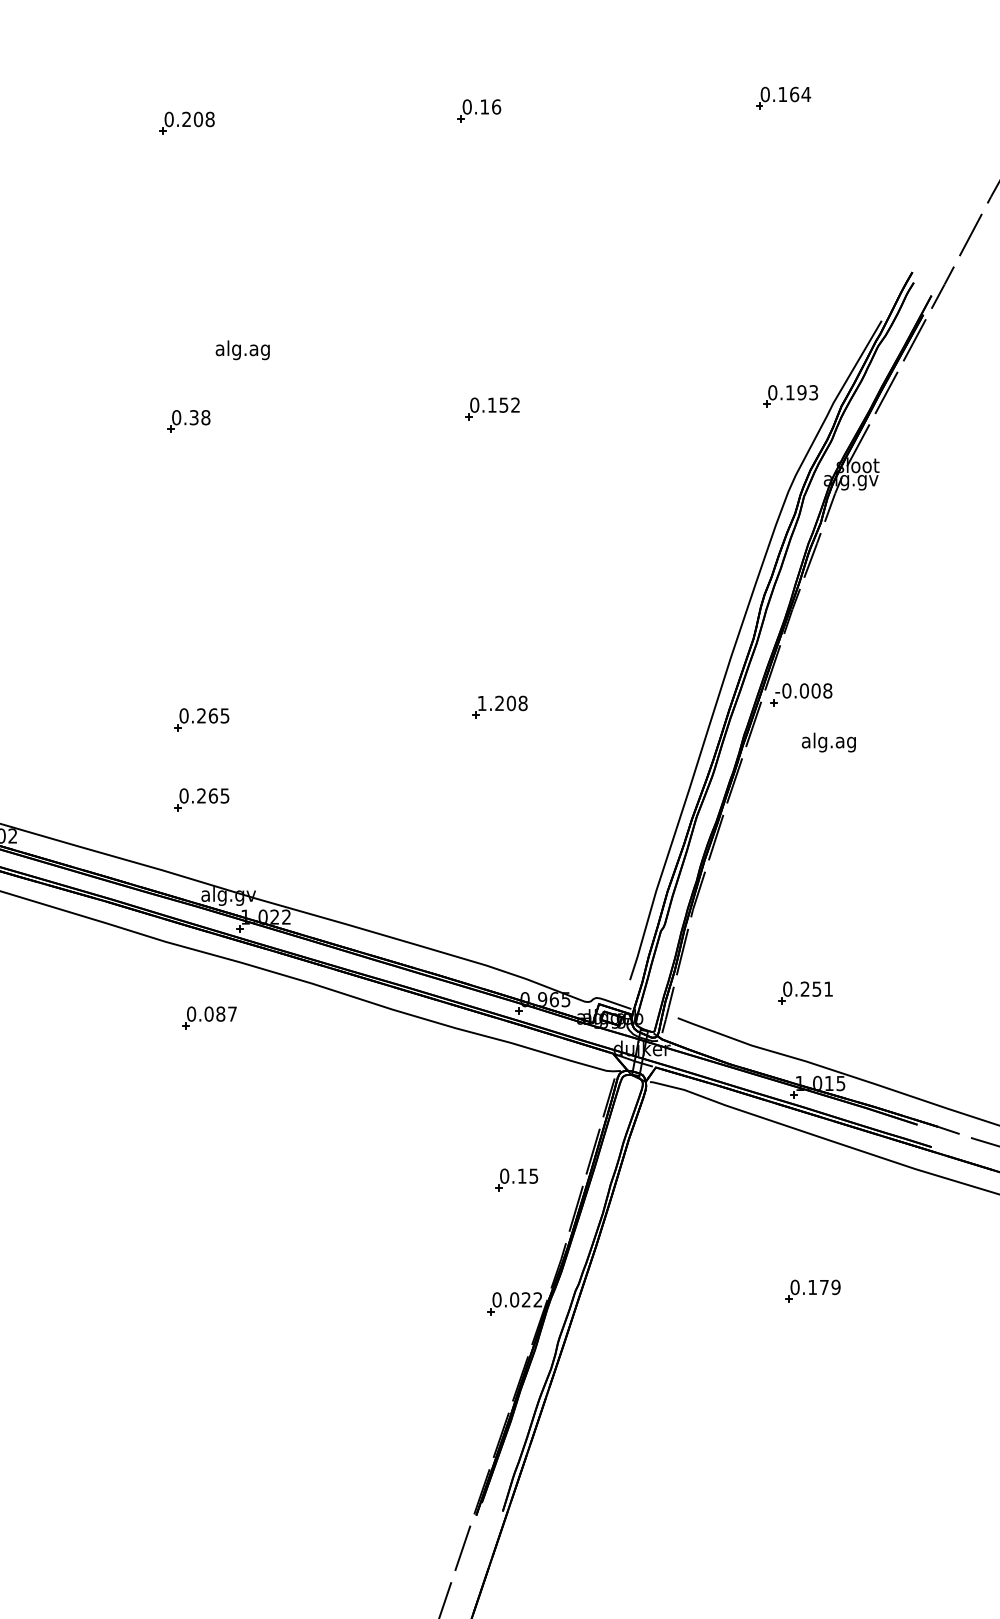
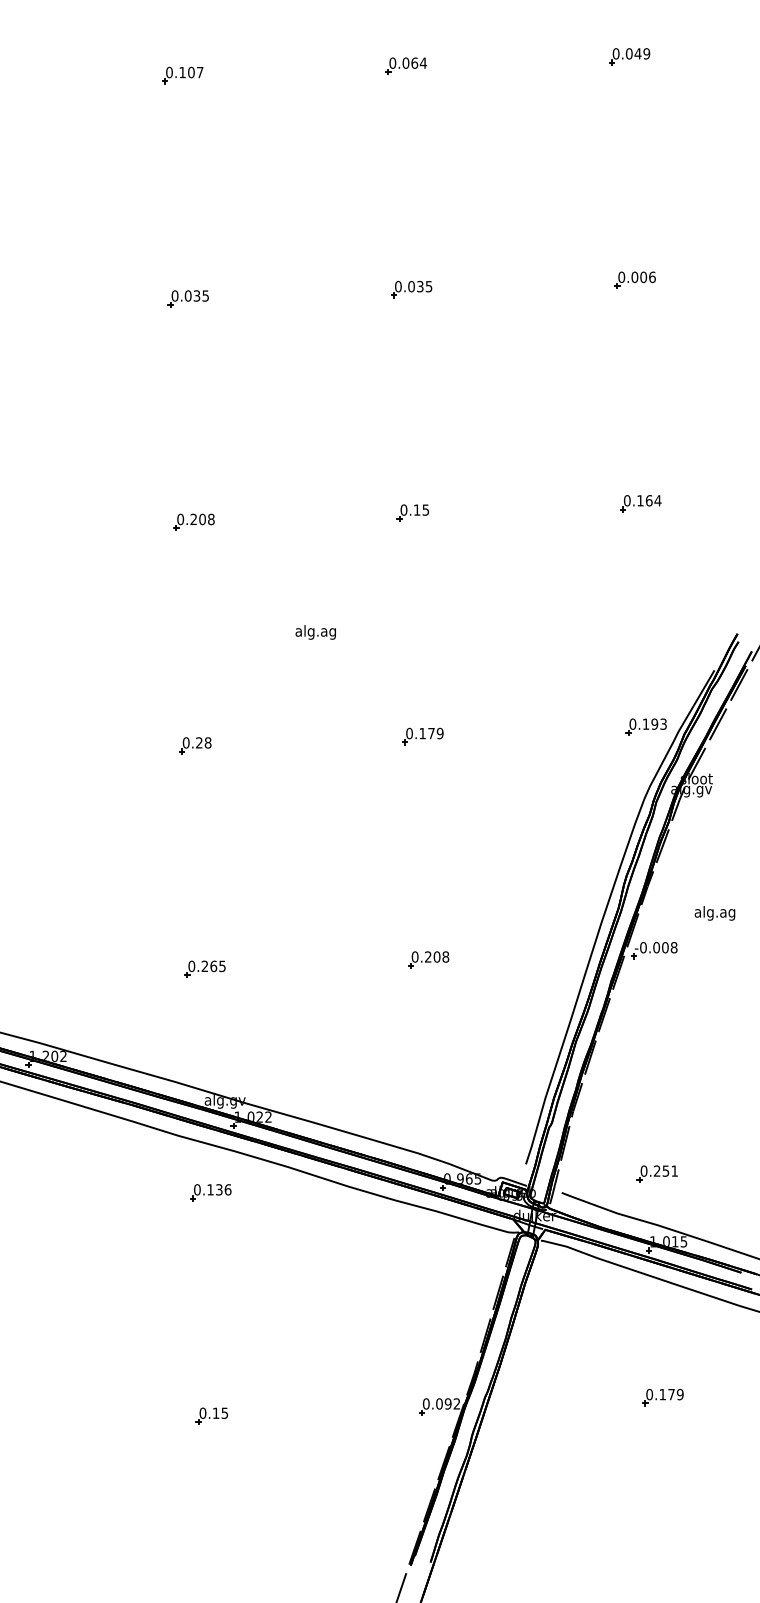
text: (495, 106) -> (425, 509), 0.16 -> 0.15
text: (242, 350) -> (315, 632), moved
text: (509, 405) -> (435, 733), 0.152 -> 0.179
text: (194, 418) -> (199, 743), 0.38 -> 0.28
text: (481, 702) -> (414, 956), 1.208 -> 0.208
text: (828, 742) -> (714, 913), moved
part: (201, 798) -> (204, 1028), removed
text: (221, 1013) -> (219, 1189), 0.087 -> 0.136
part: (515, 1179) -> (211, 1415), moved
text: (525, 1299) -> (447, 1403), 0.022 -> 0.092

